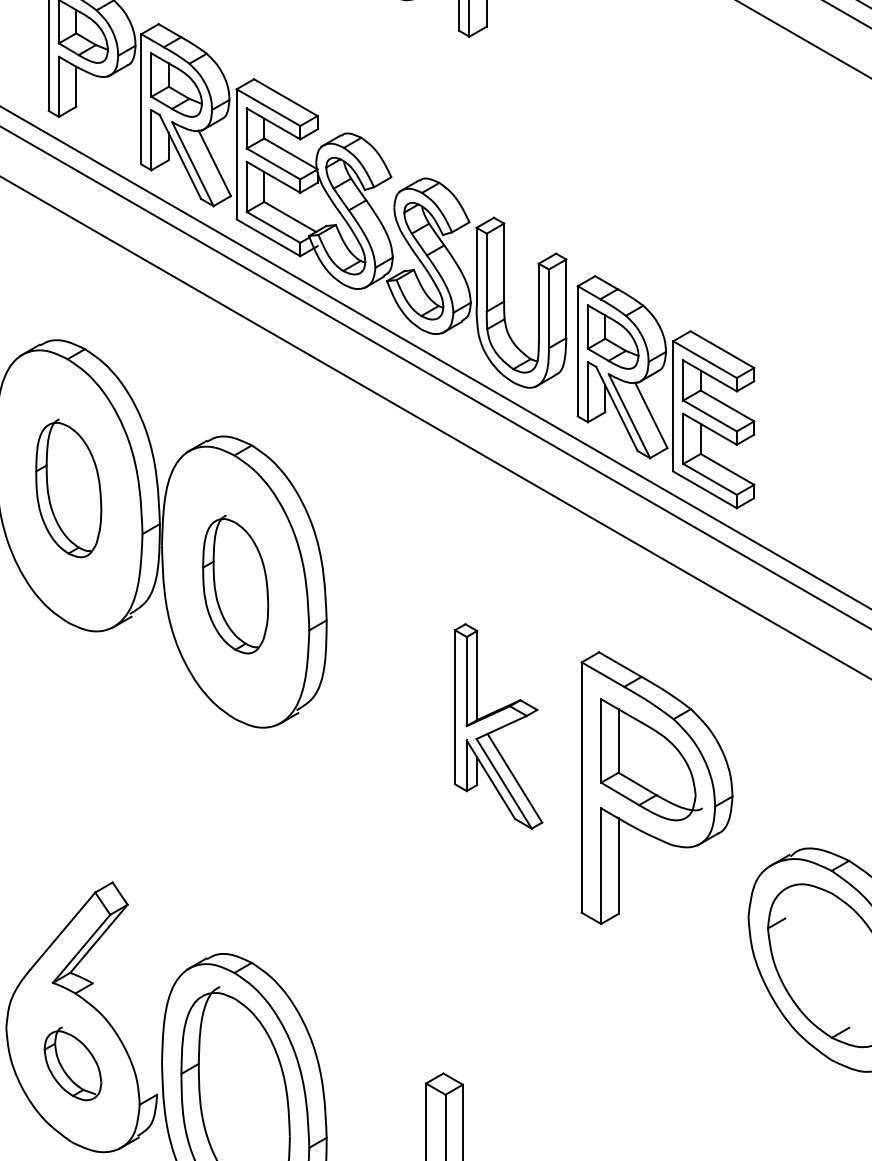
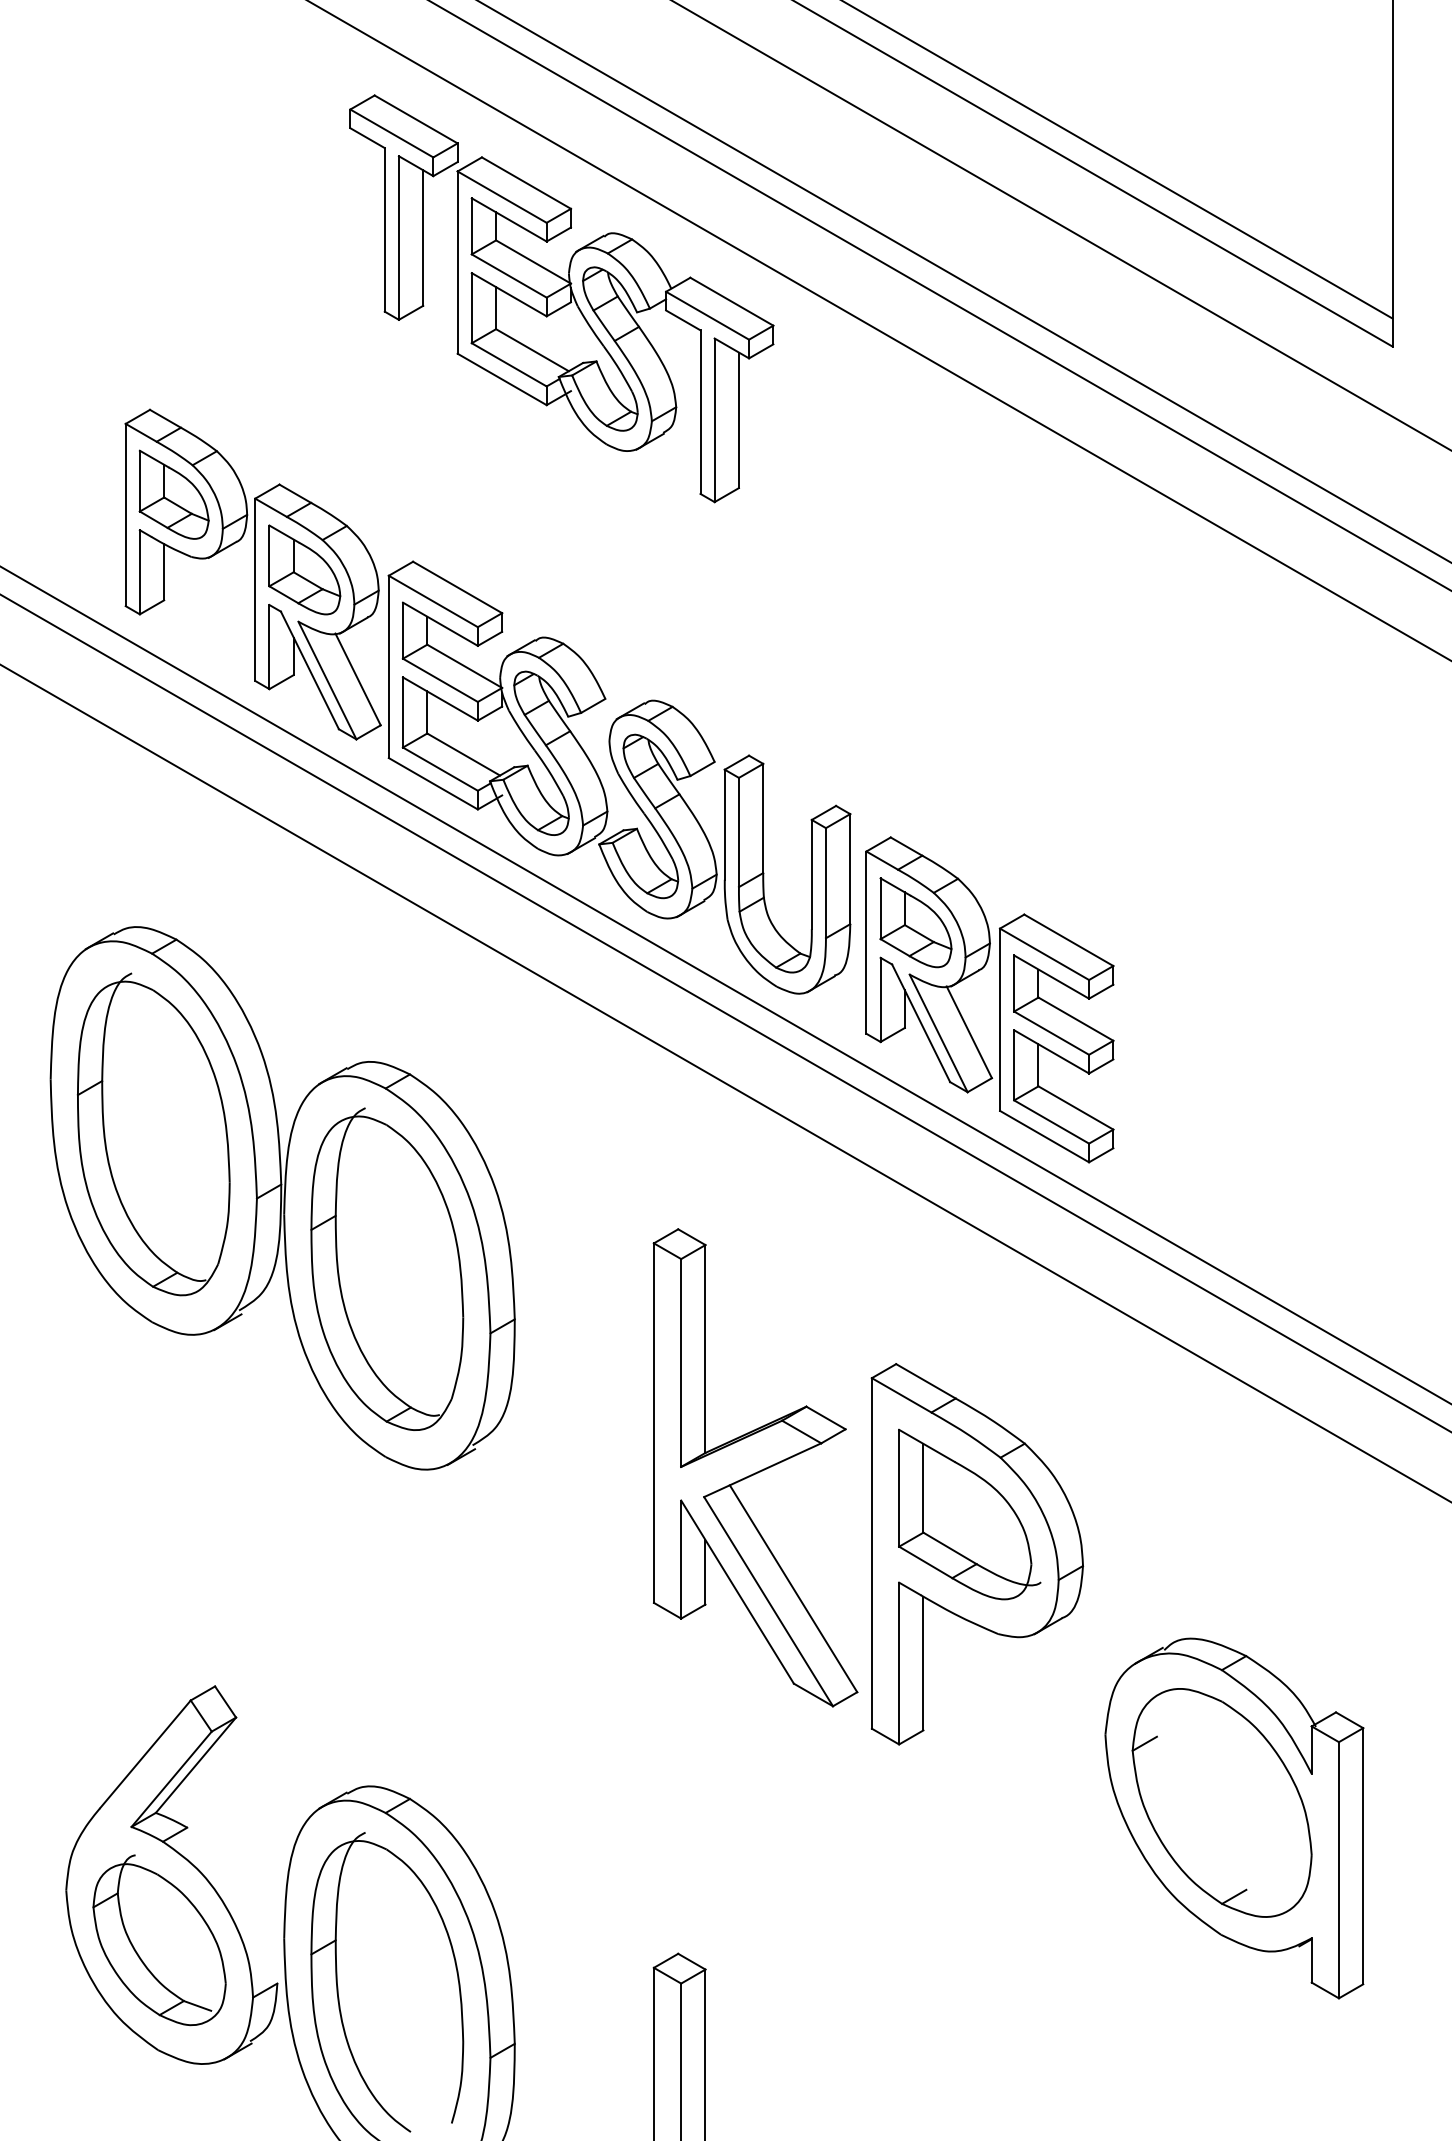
part: (68, 488) -> (153, 1134), size x1.67
part: (235, 584) -> (387, 1268), size x1.67
part: (498, 726) -> (755, 1467), size x1.67
part: (72, 1063) -> (159, 1940), size x1.67

